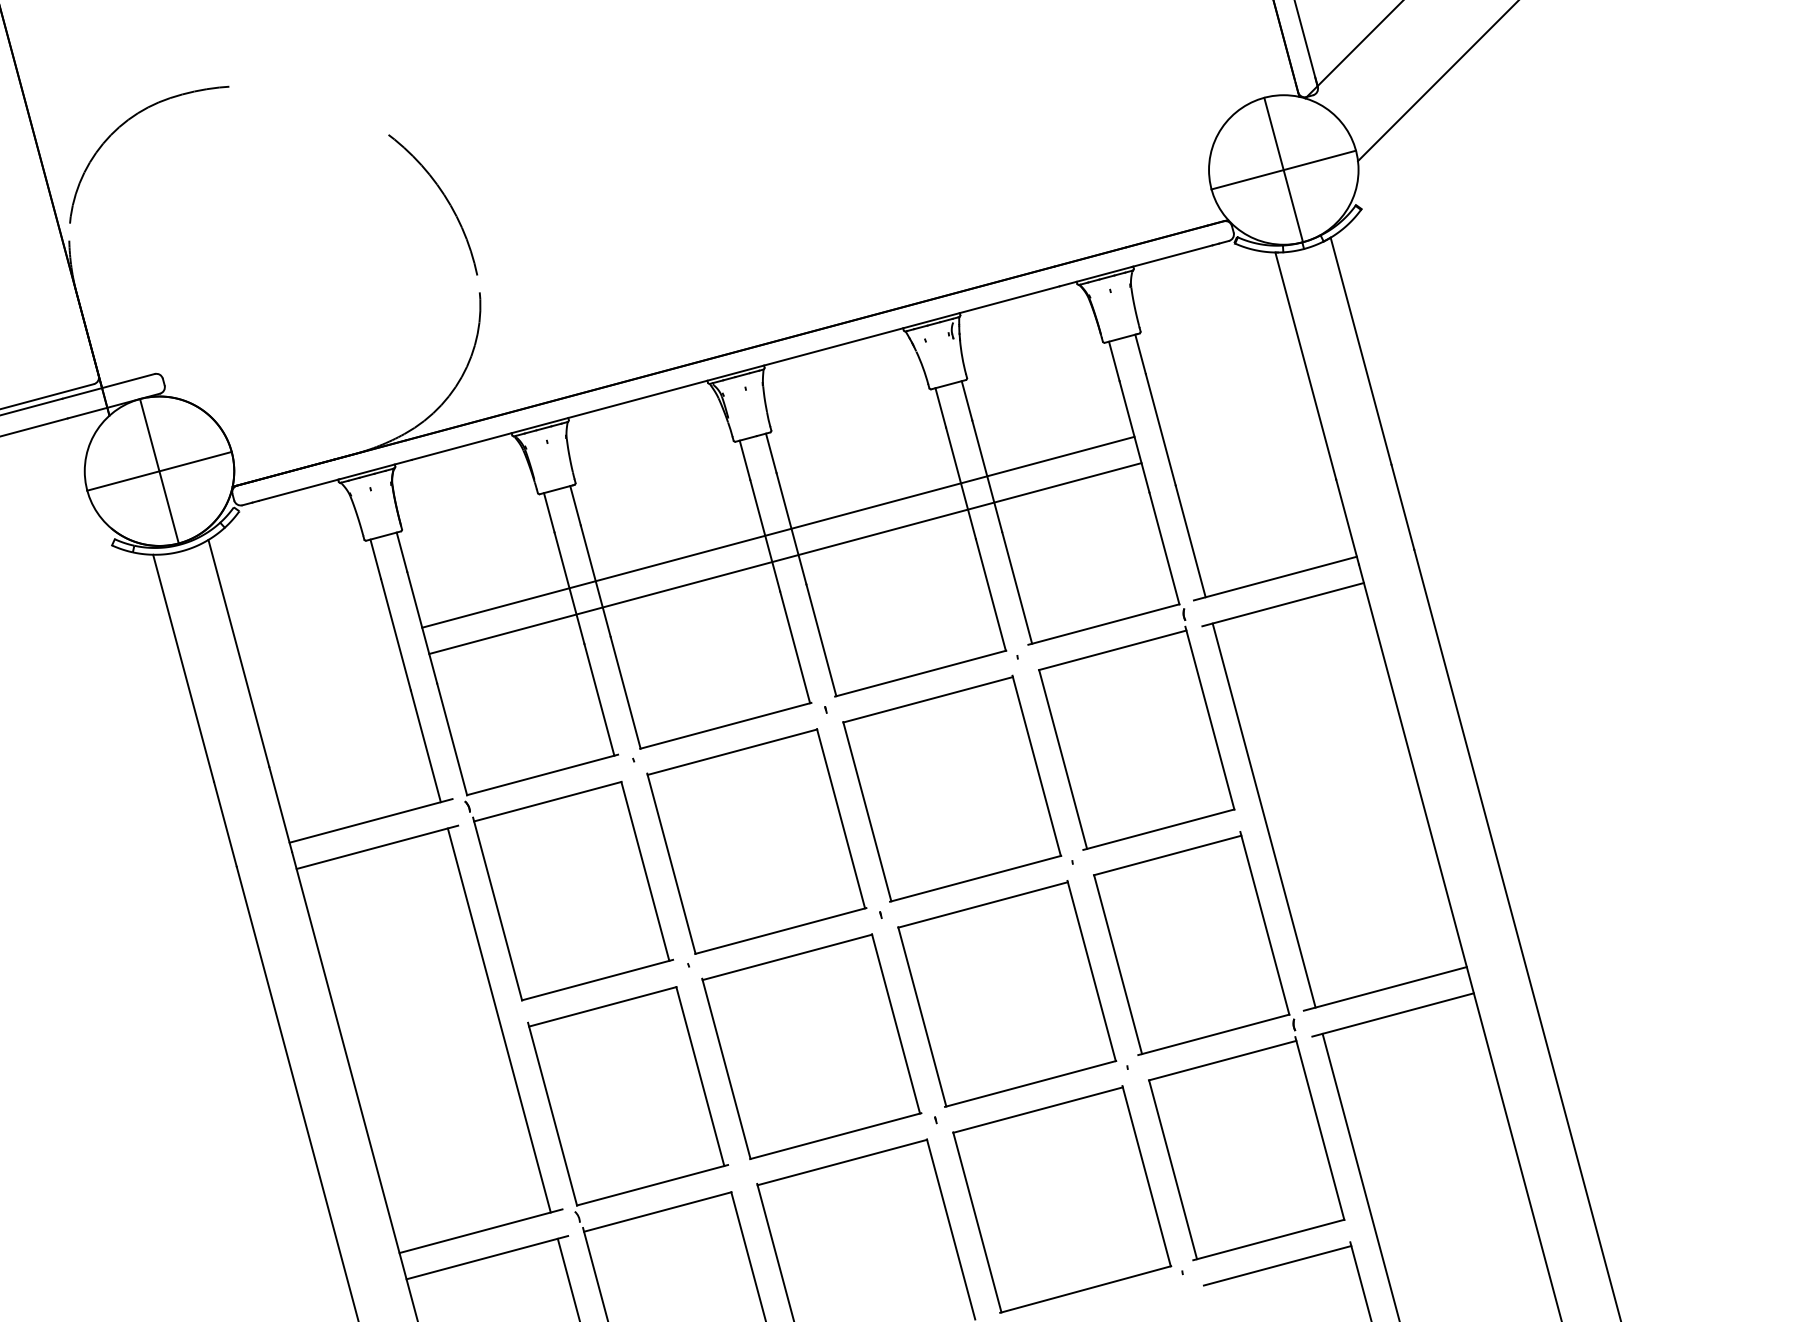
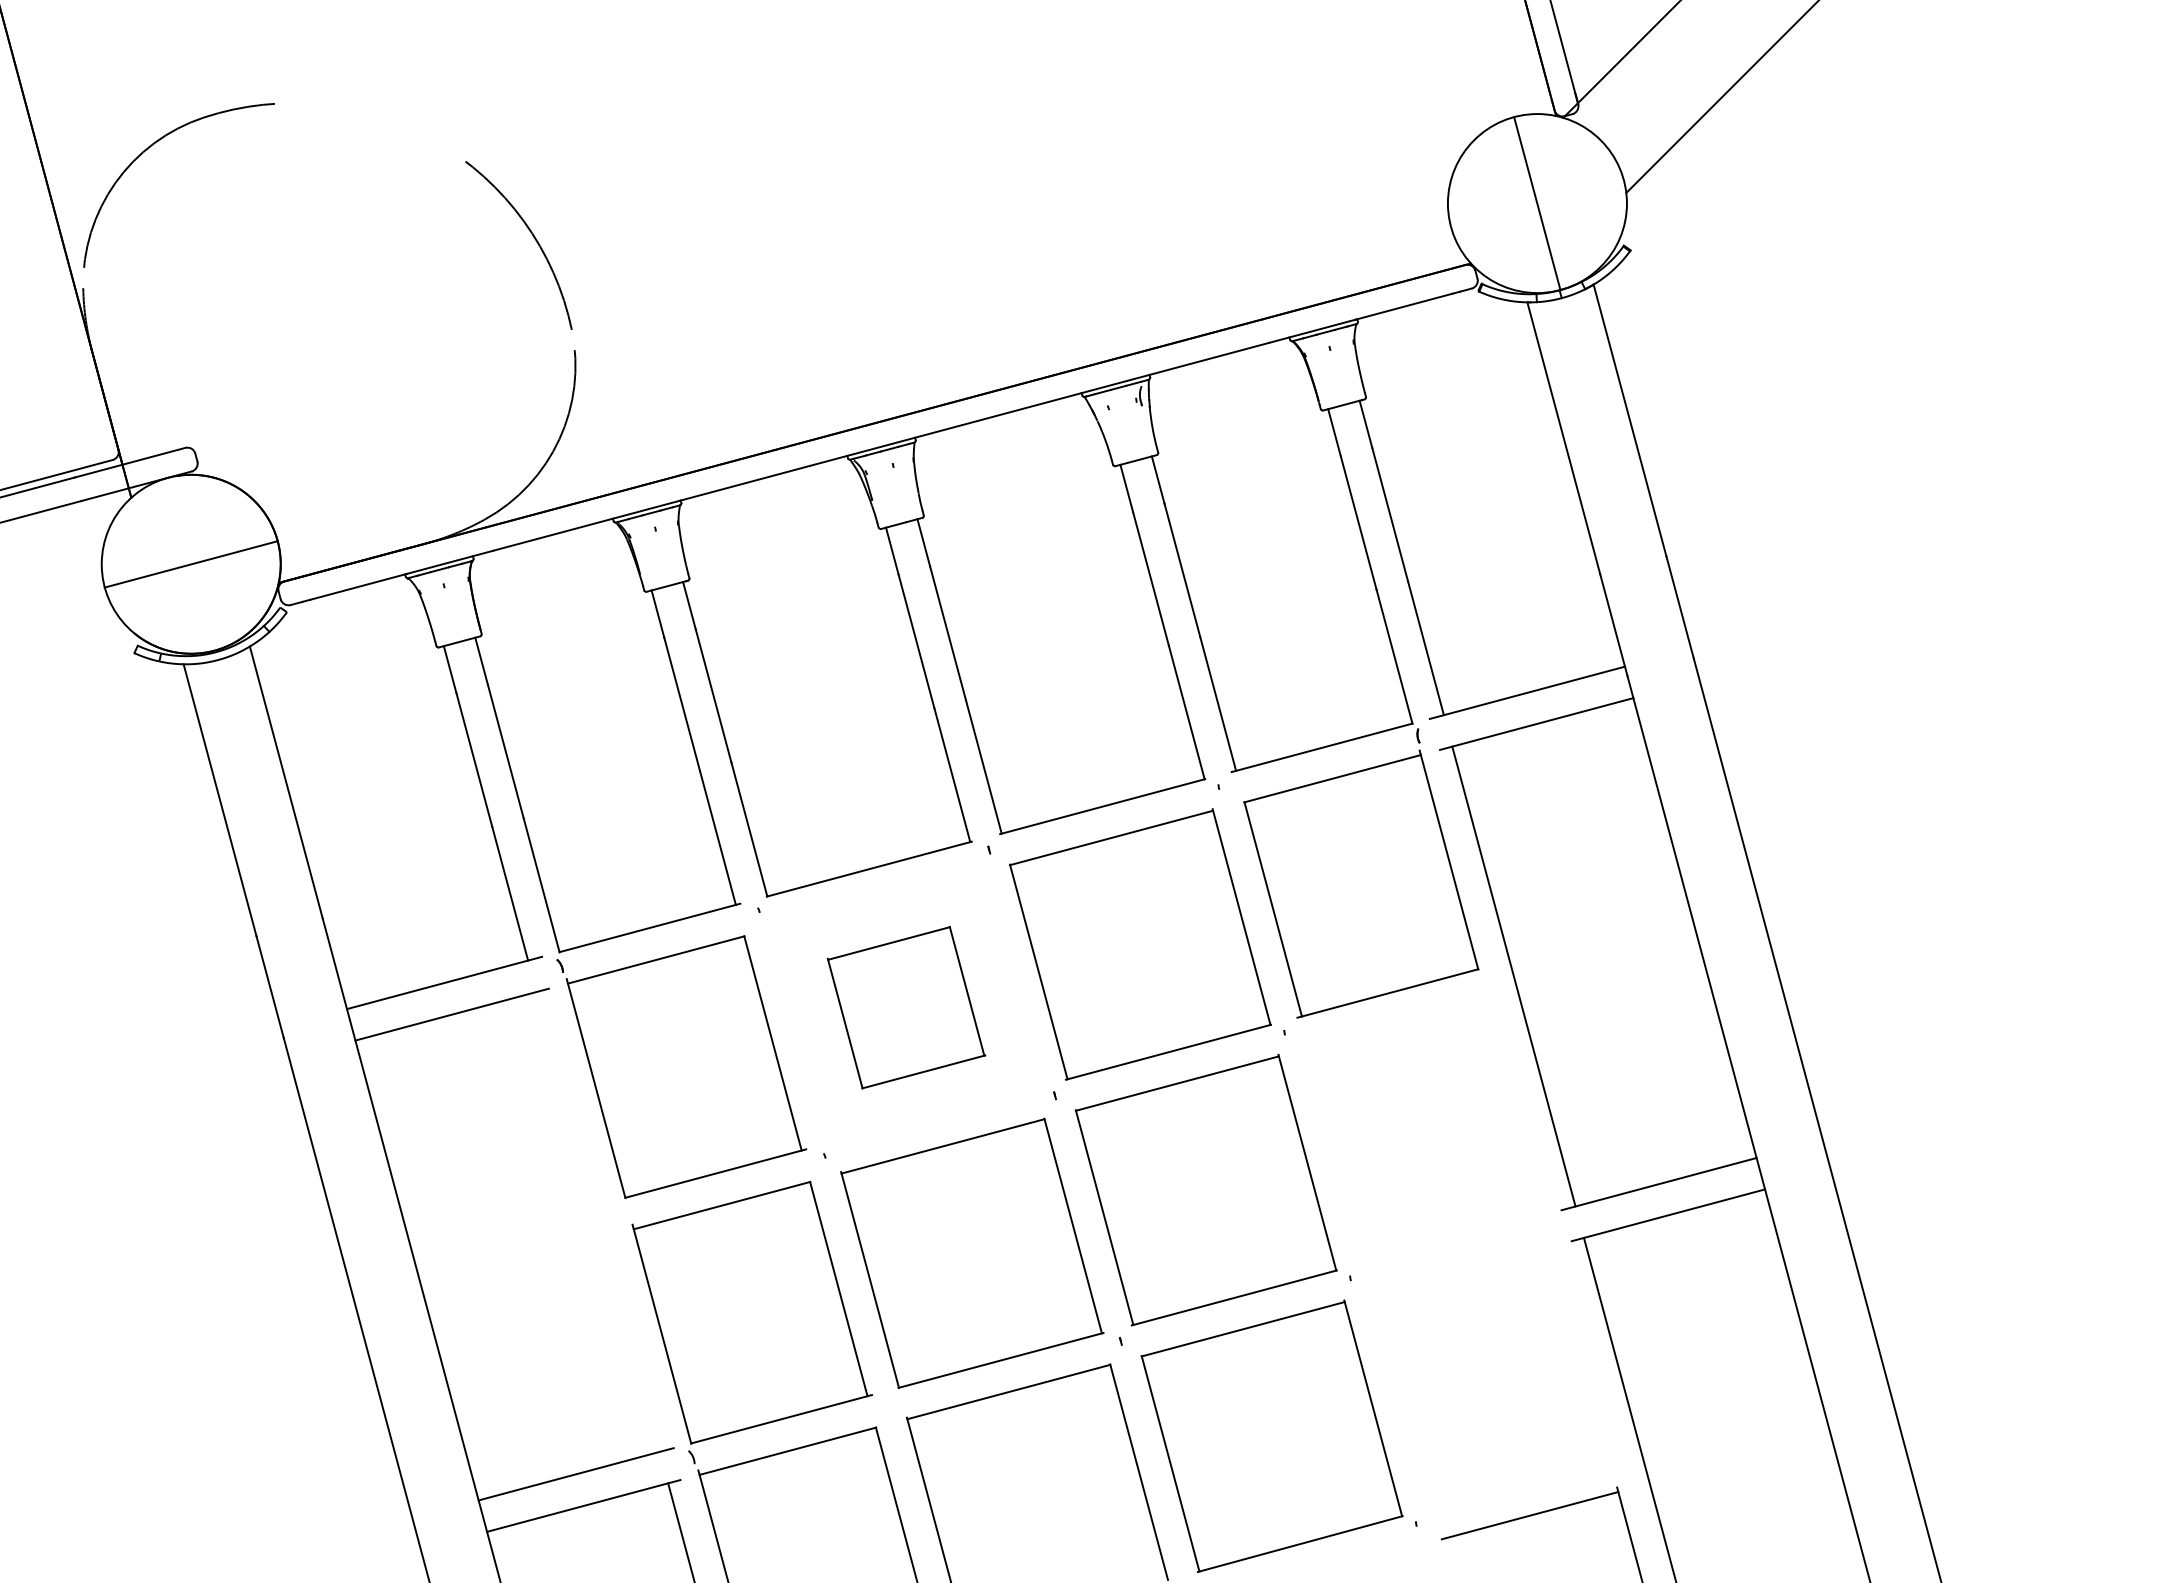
line: (1283, 169) -> (1537, 202), removed
line: (159, 471) -> (191, 564), removed
line: (778, 531) -> (932, 636), removed
line: (785, 558) -> (940, 668), removed
part: (756, 841) -> (906, 1007), size x0.6
line: (498, 1020) -> (597, 1221), removed
part: (1216, 1035) -> (1456, 1239), removed

